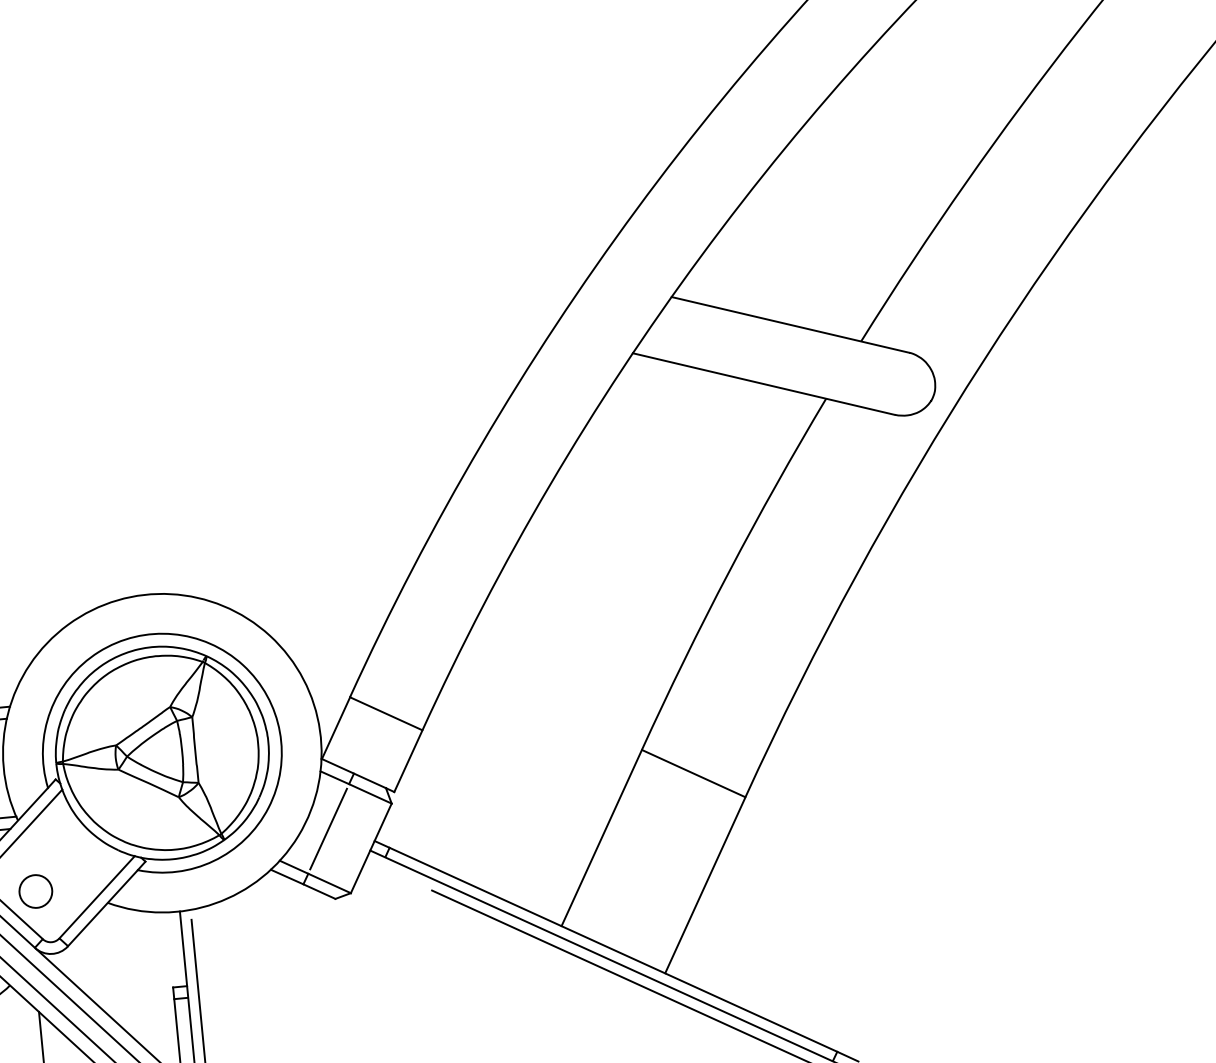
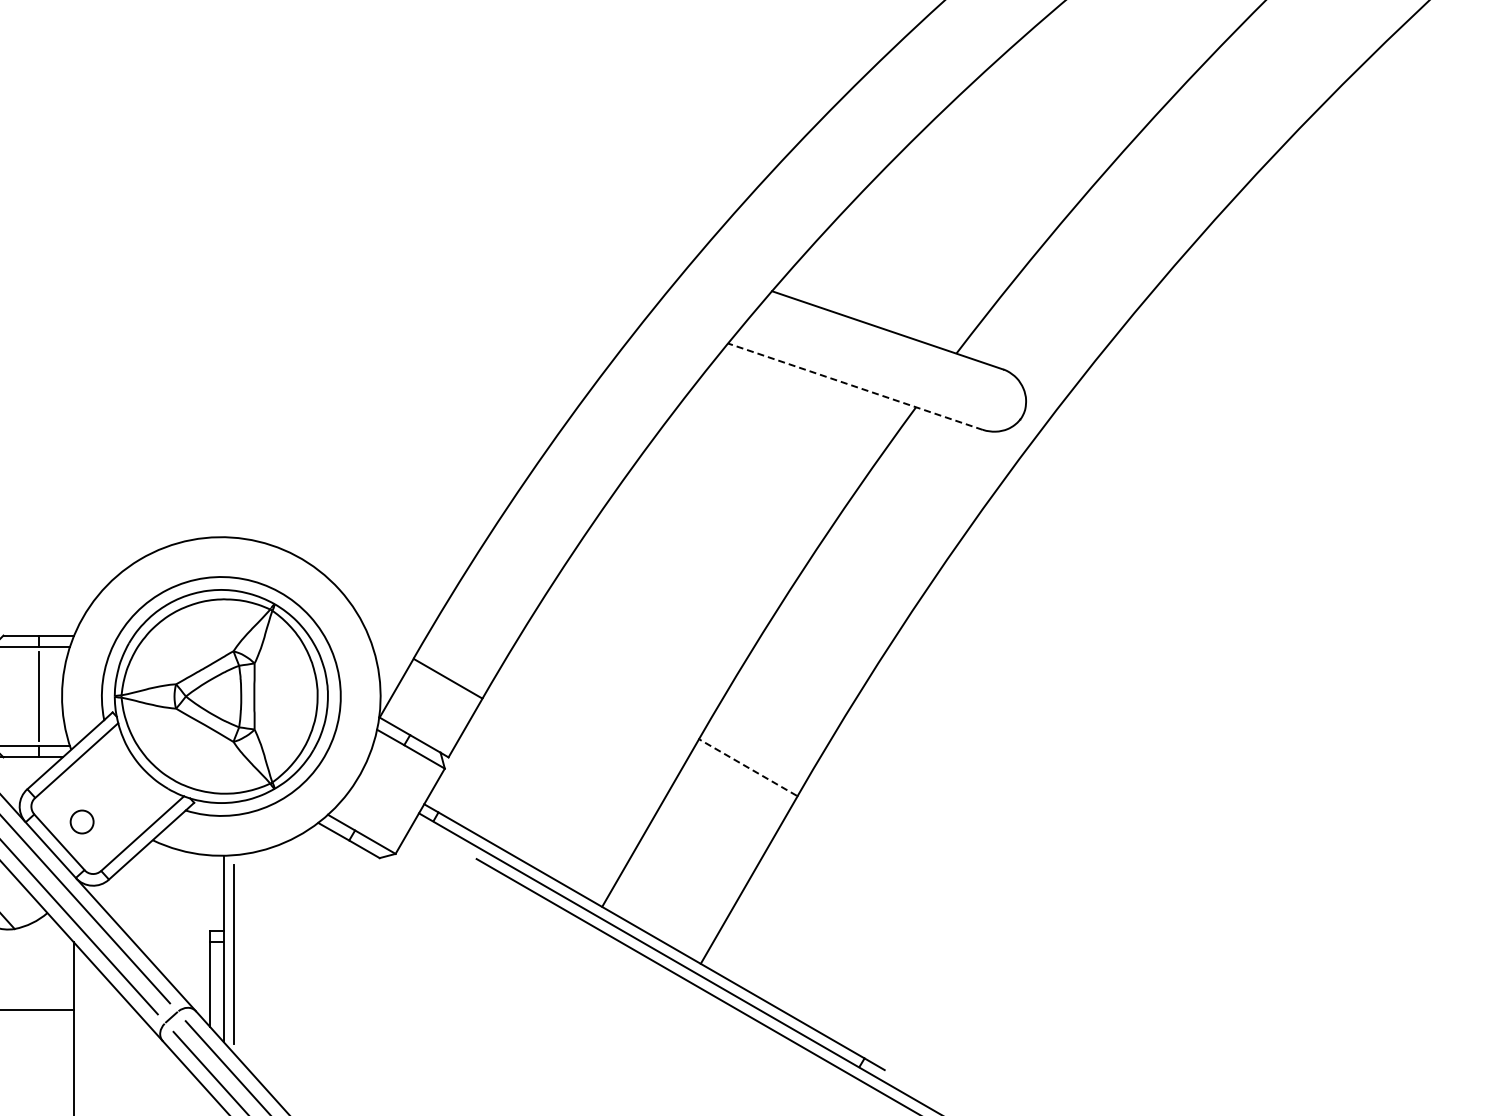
line: (763, 383) -> (855, 386), solid -> dashed
line: (692, 773) -> (747, 767), solid -> dashed
line: (328, 828) -> (379, 787), removed
circle: (35, 891) -> (81, 821), size x0.7

